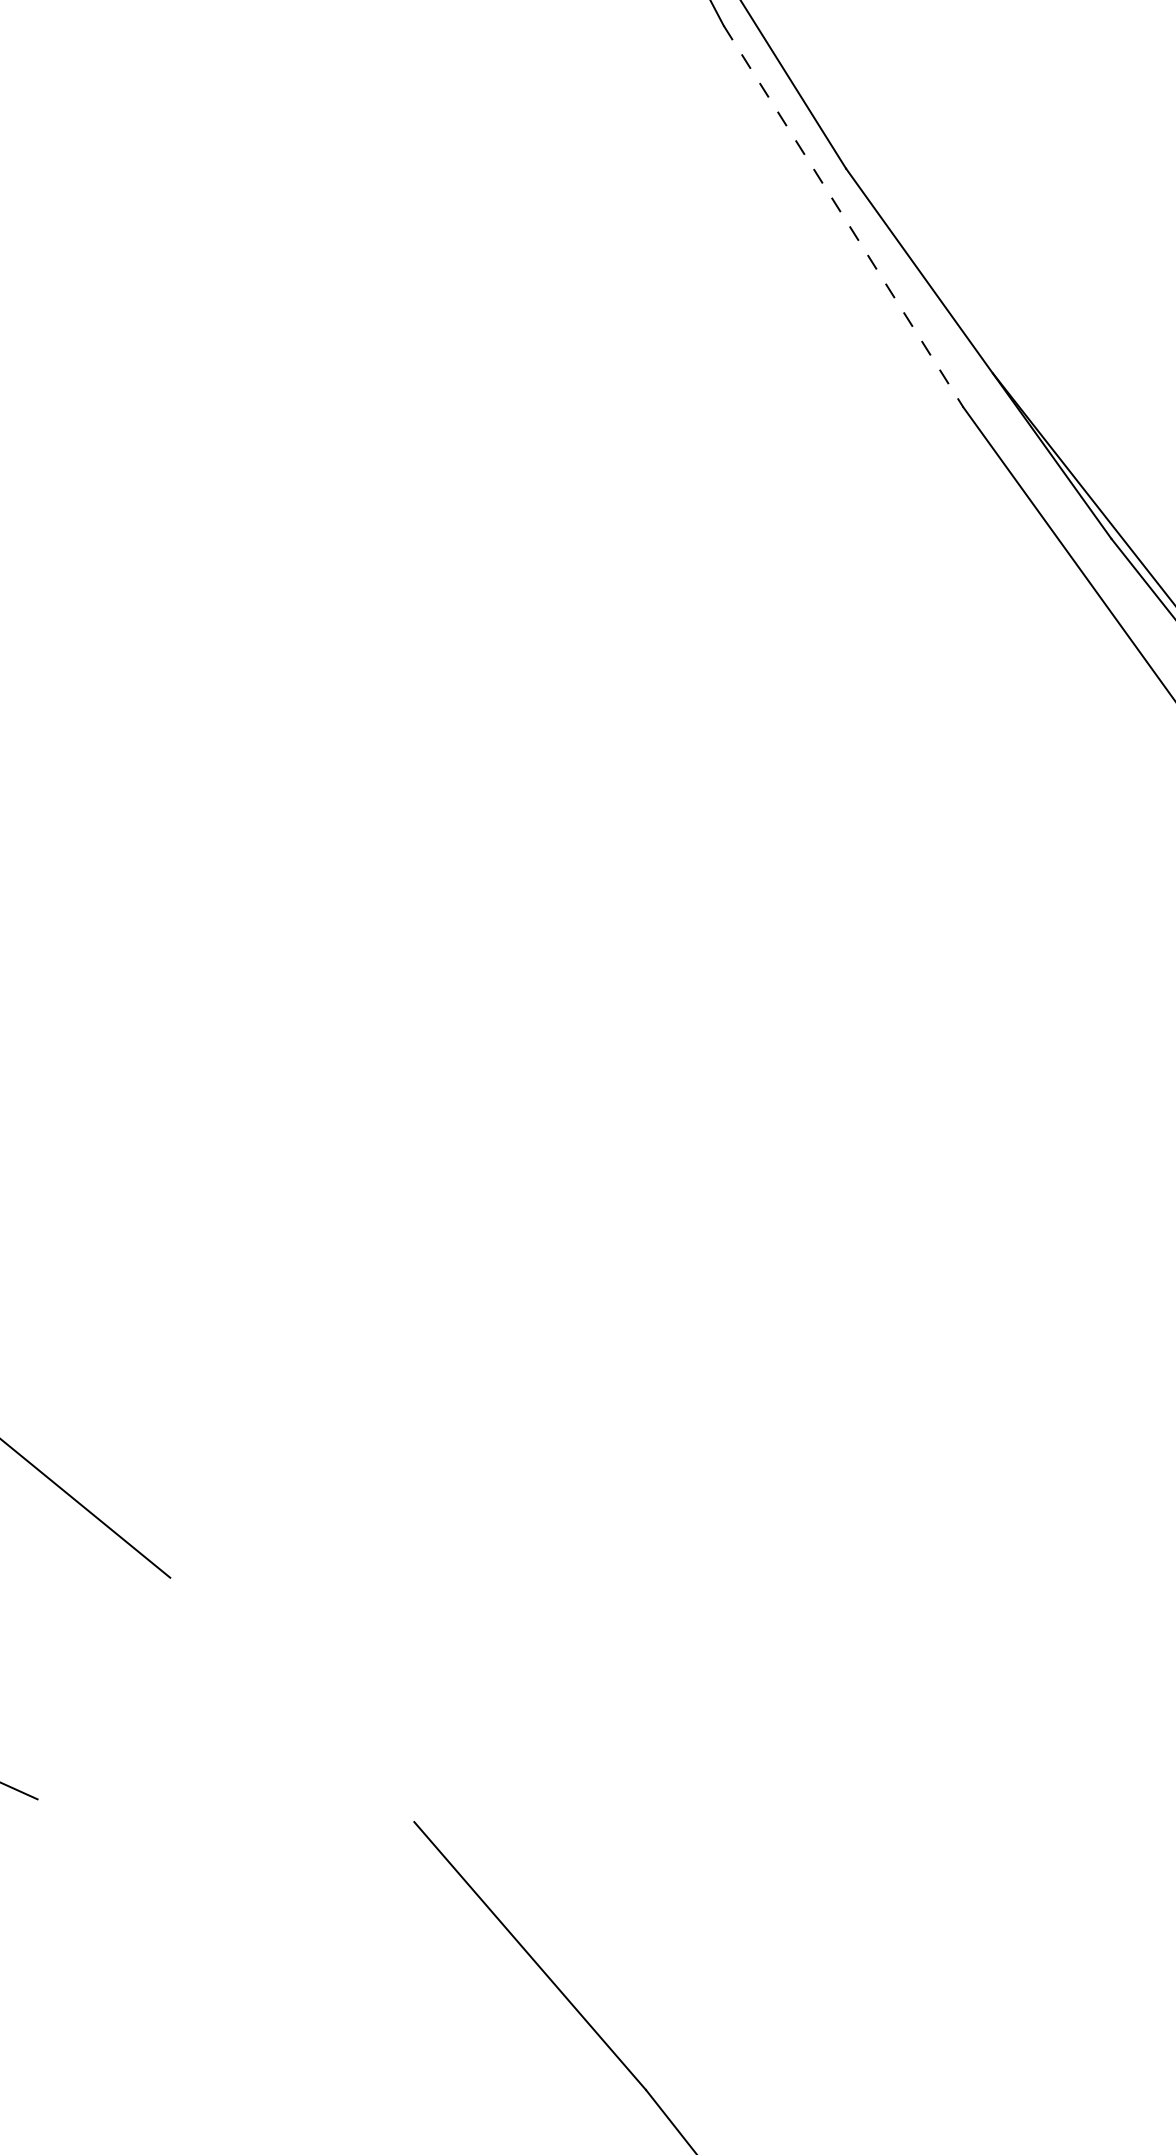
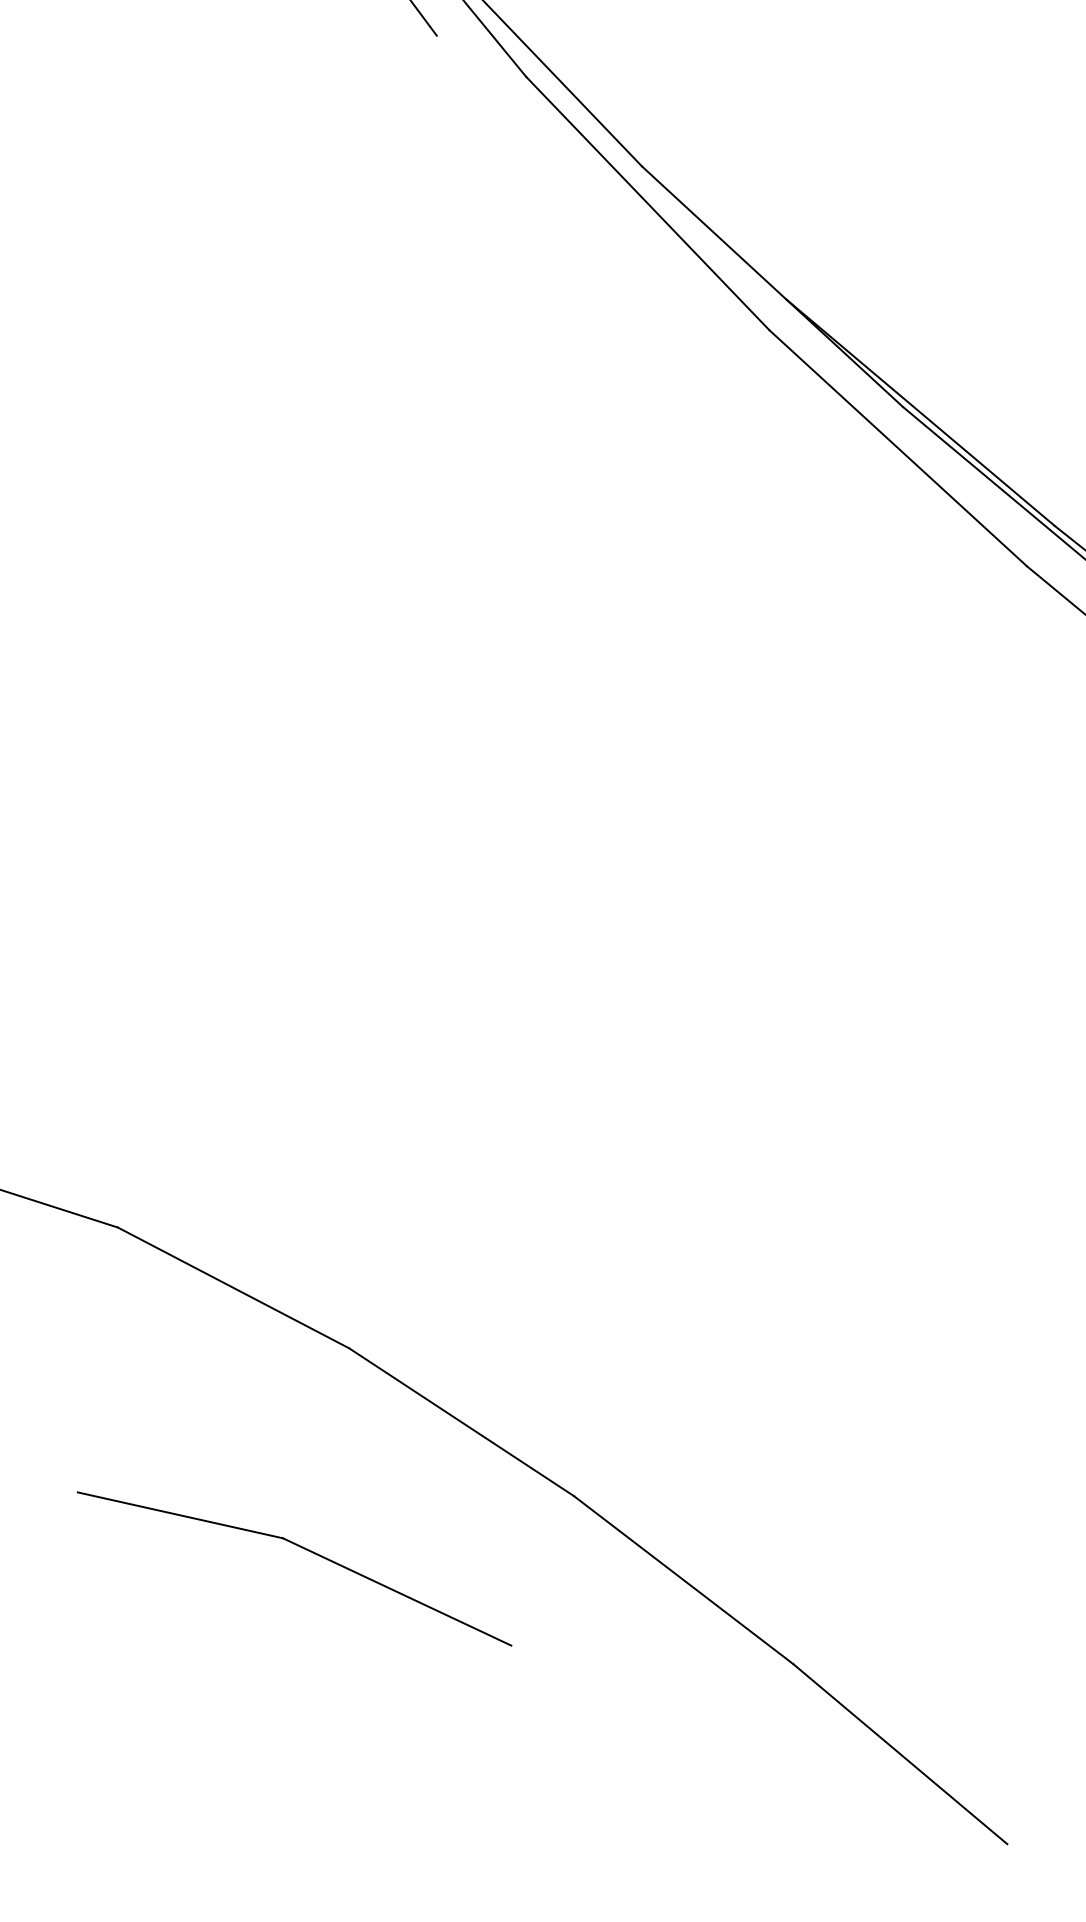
line: (843, 216) -> (647, 203), dashed -> solid
line: (292, 1700) -> (461, 1422), added
line: (166, 1895) -> (396, 1591), added

